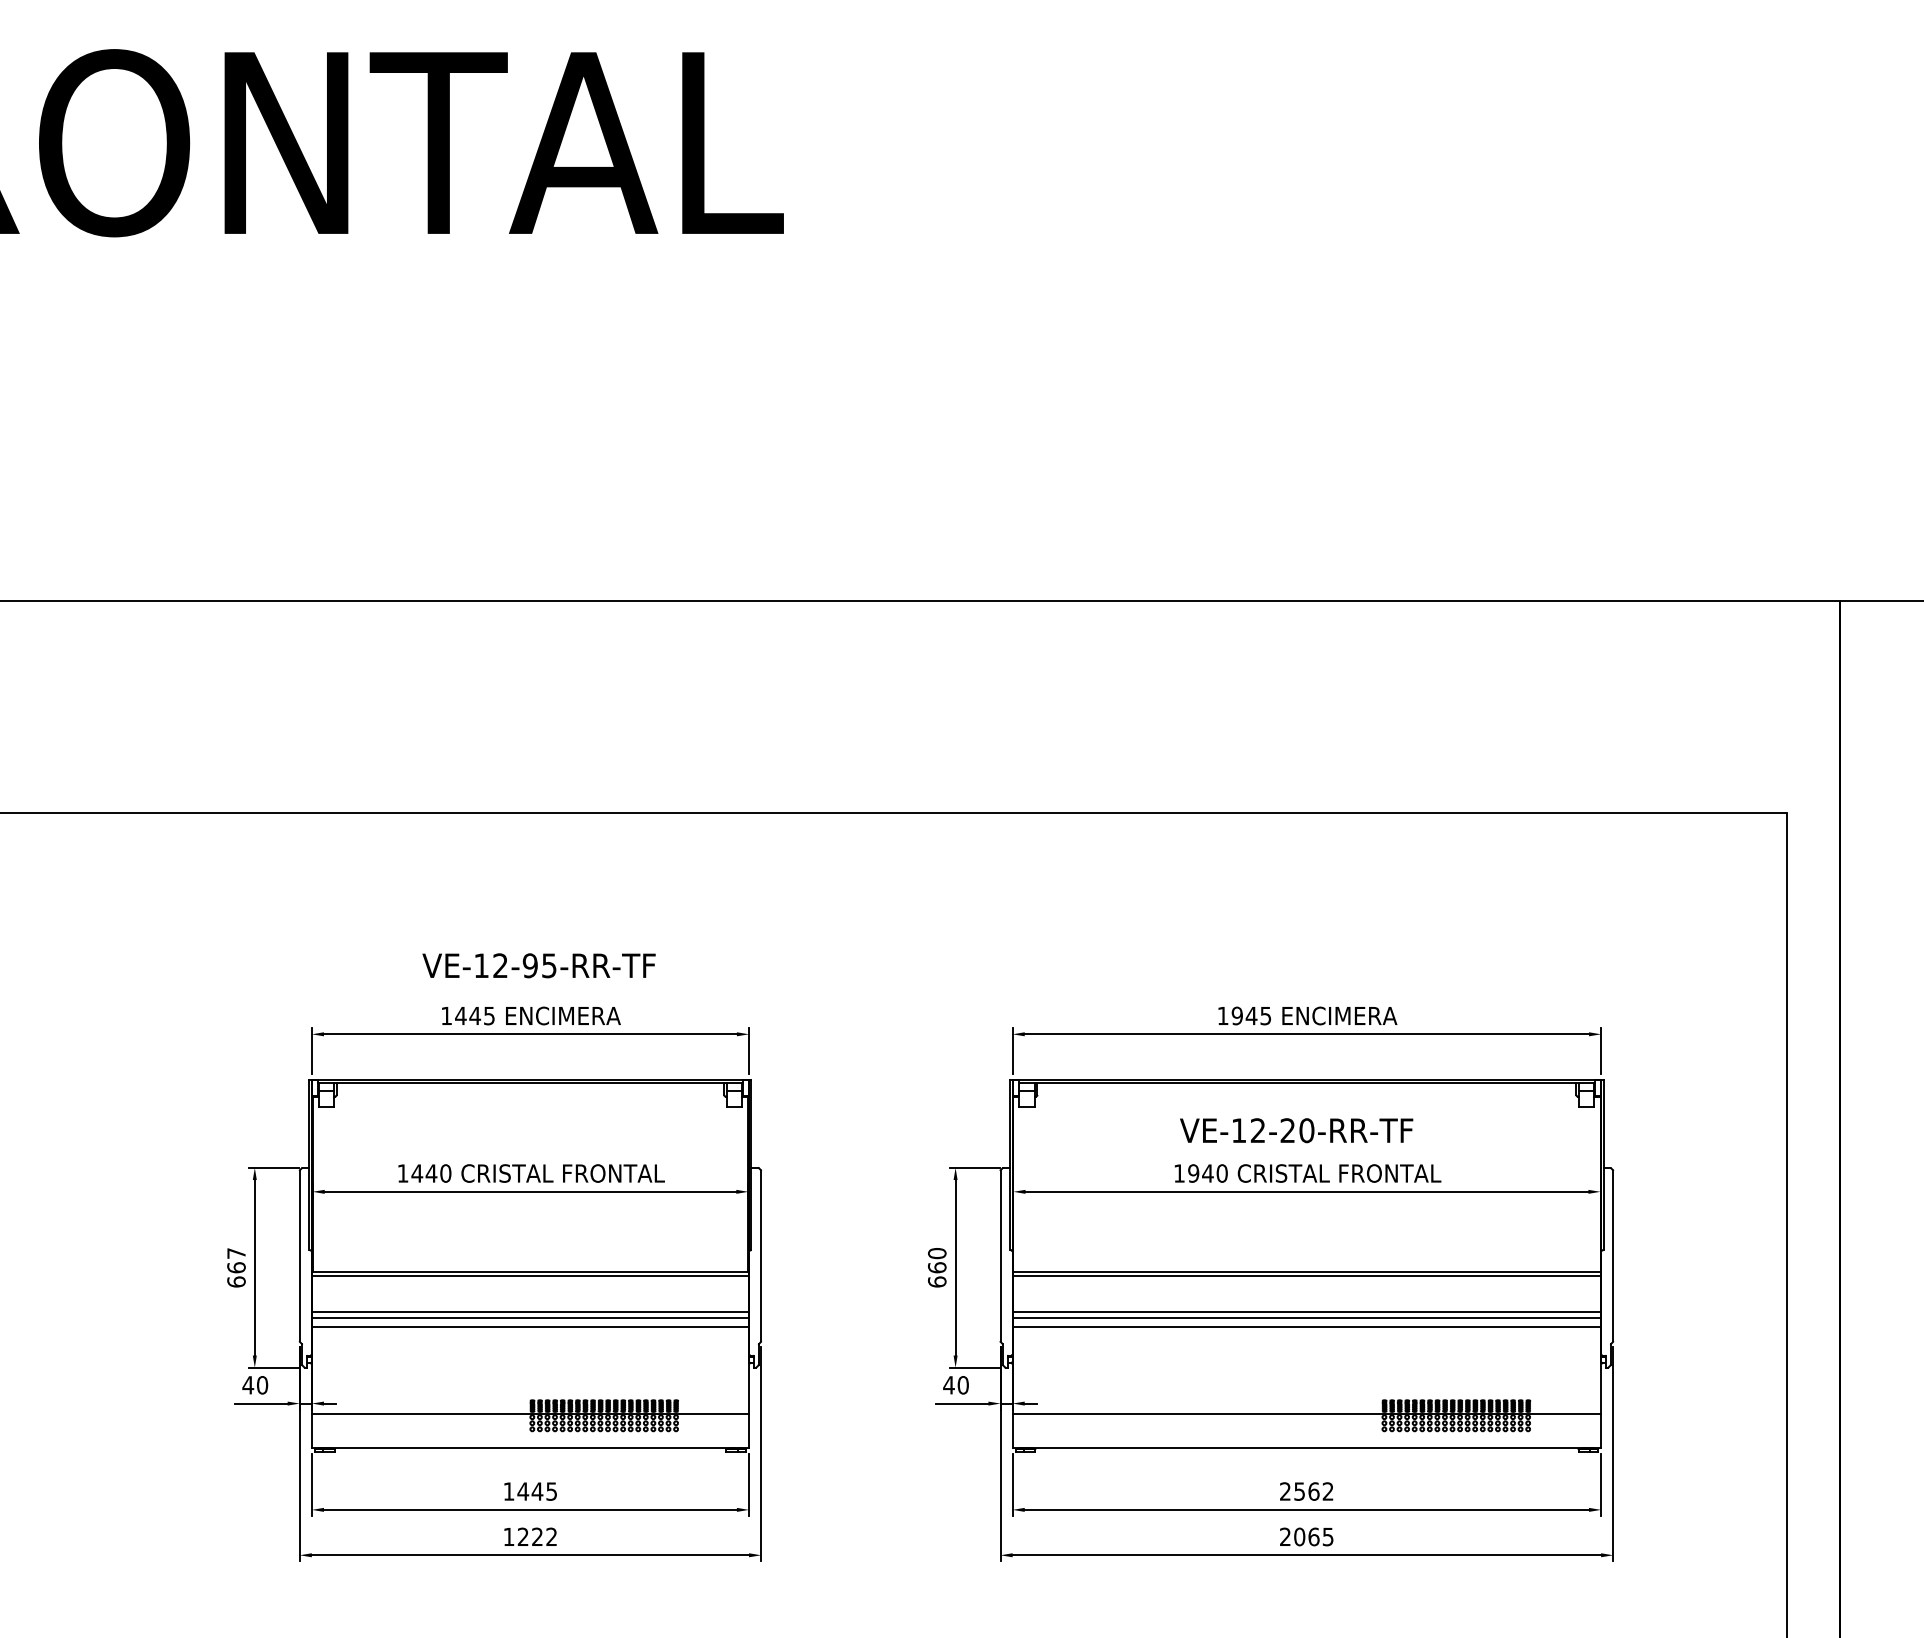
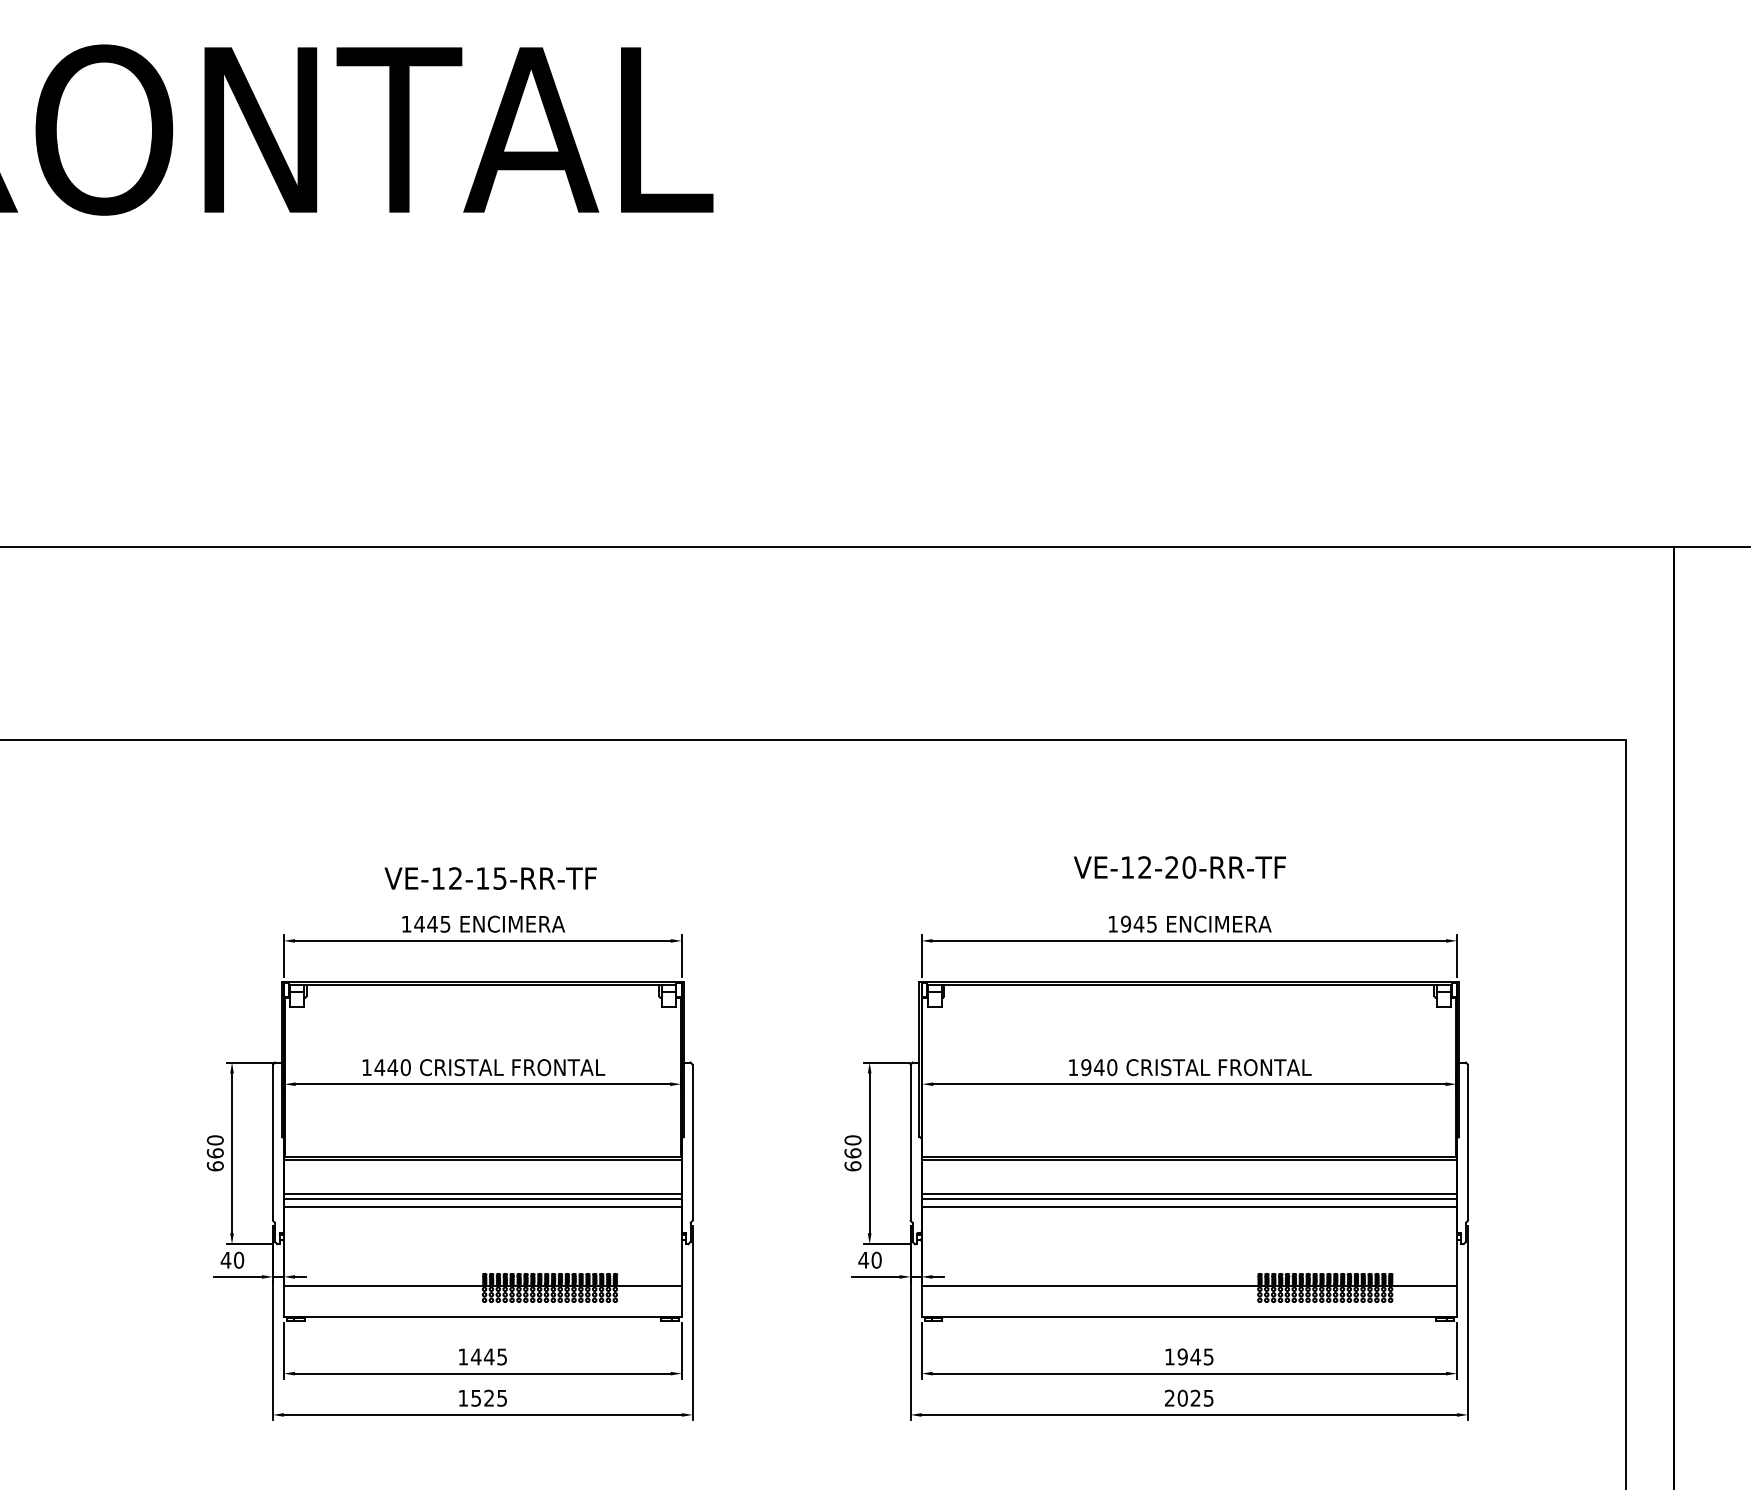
text: (529, 965) -> (481, 878), VE-12-95-RR-TF -> VE-12-15-RR-TF
text: (1296, 1130) -> (1179, 867), moved
text: (236, 1253) -> (215, 1140), 667 -> 660
text: (1306, 1491) -> (1188, 1356), 2562 -> 1945
text: (536, 1536) -> (488, 1397), 1222 -> 1525
text: (1313, 1536) -> (1195, 1397), 2065 -> 2025

